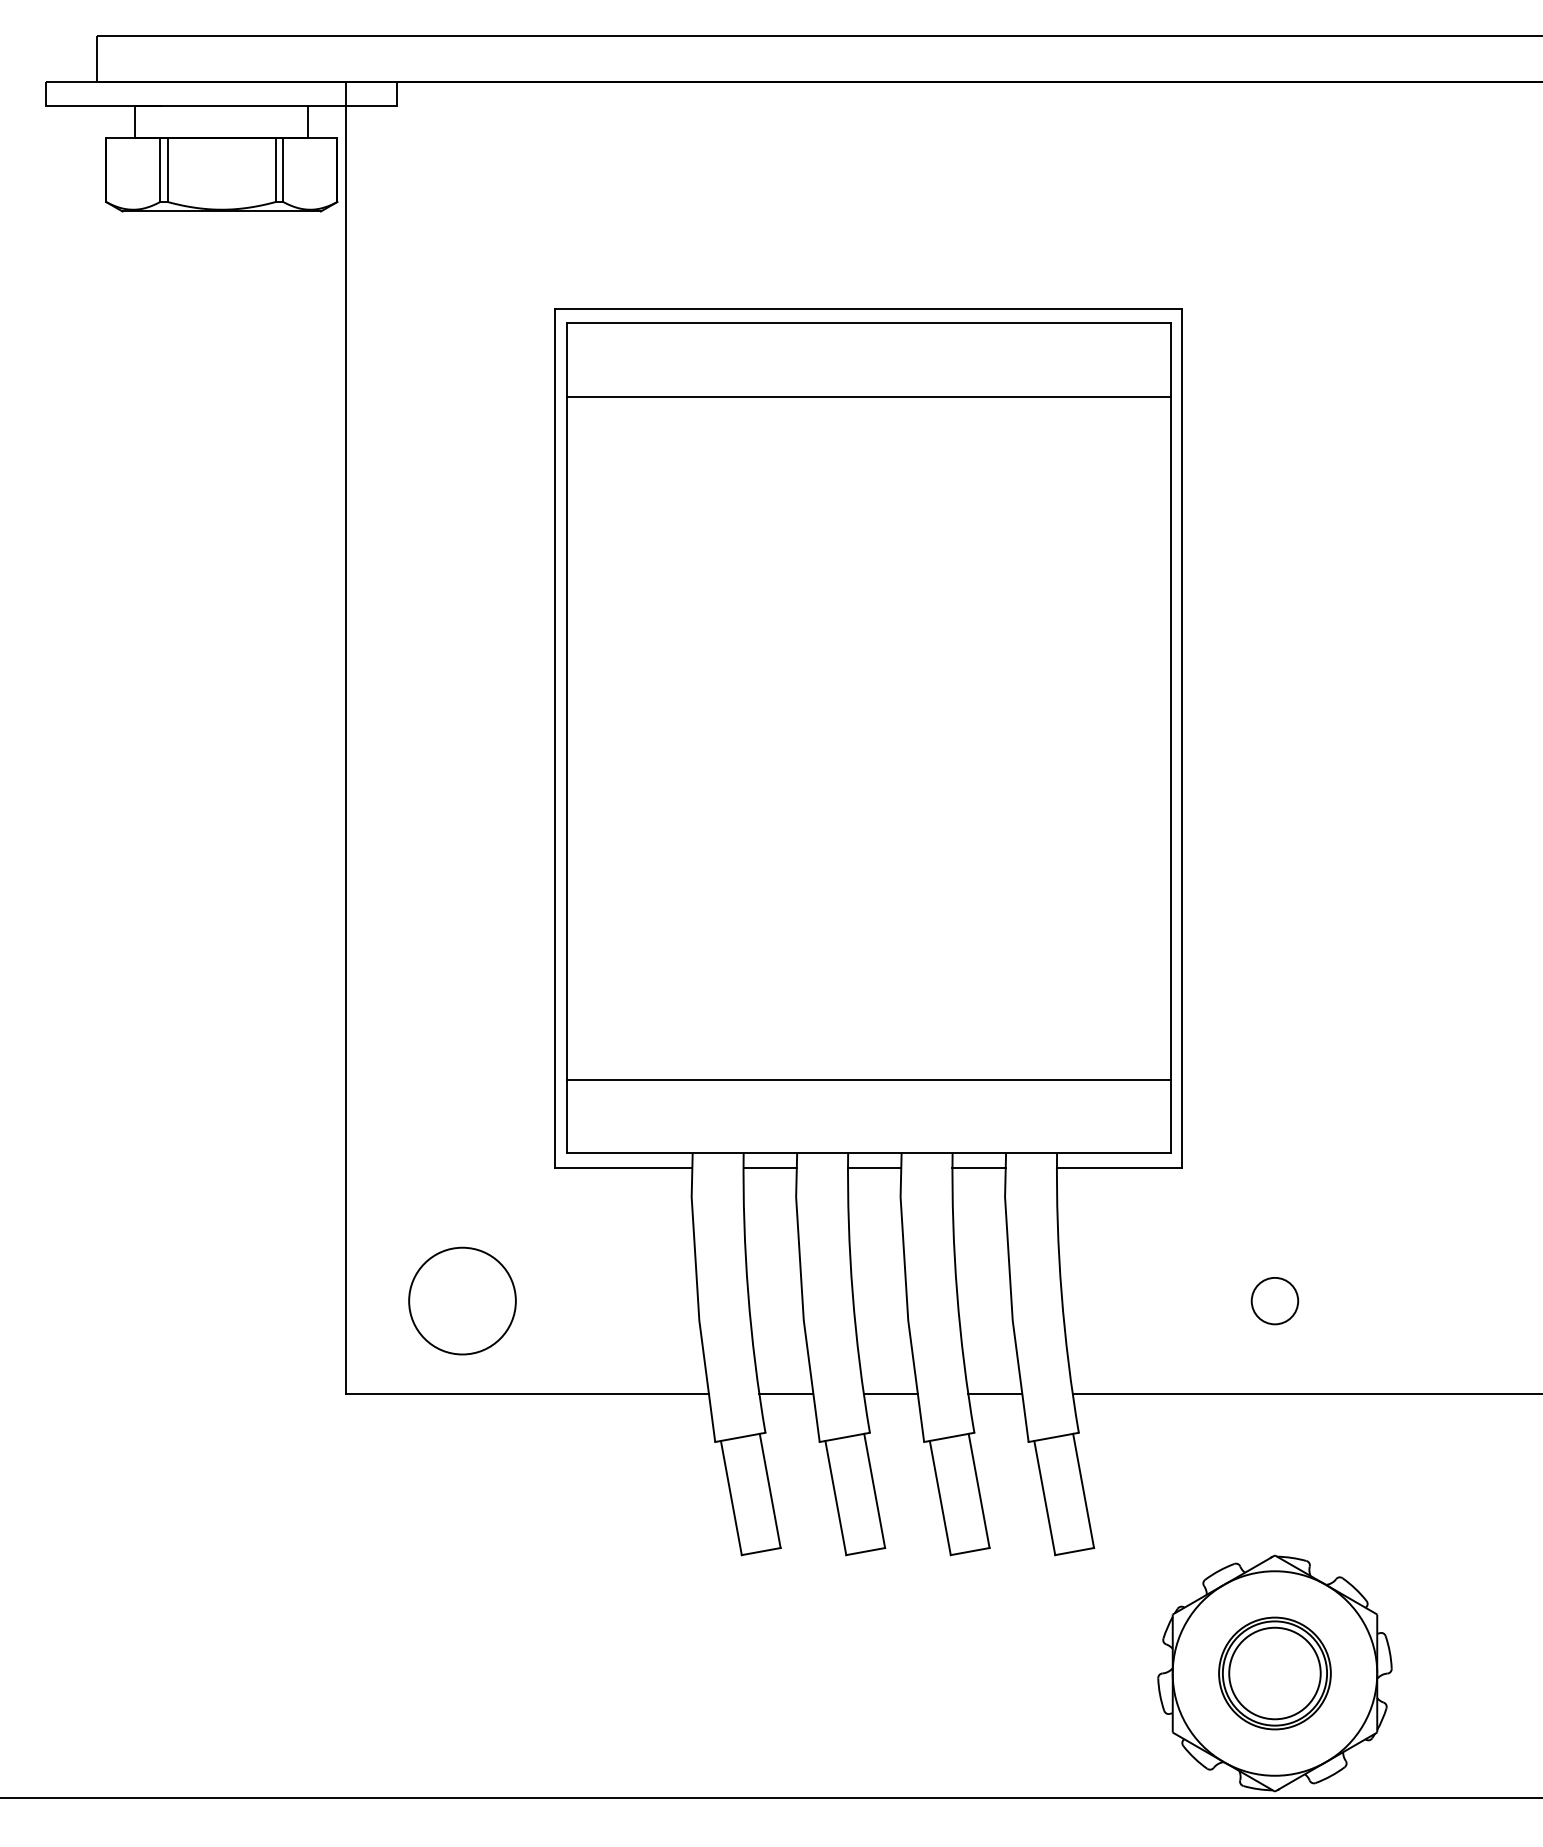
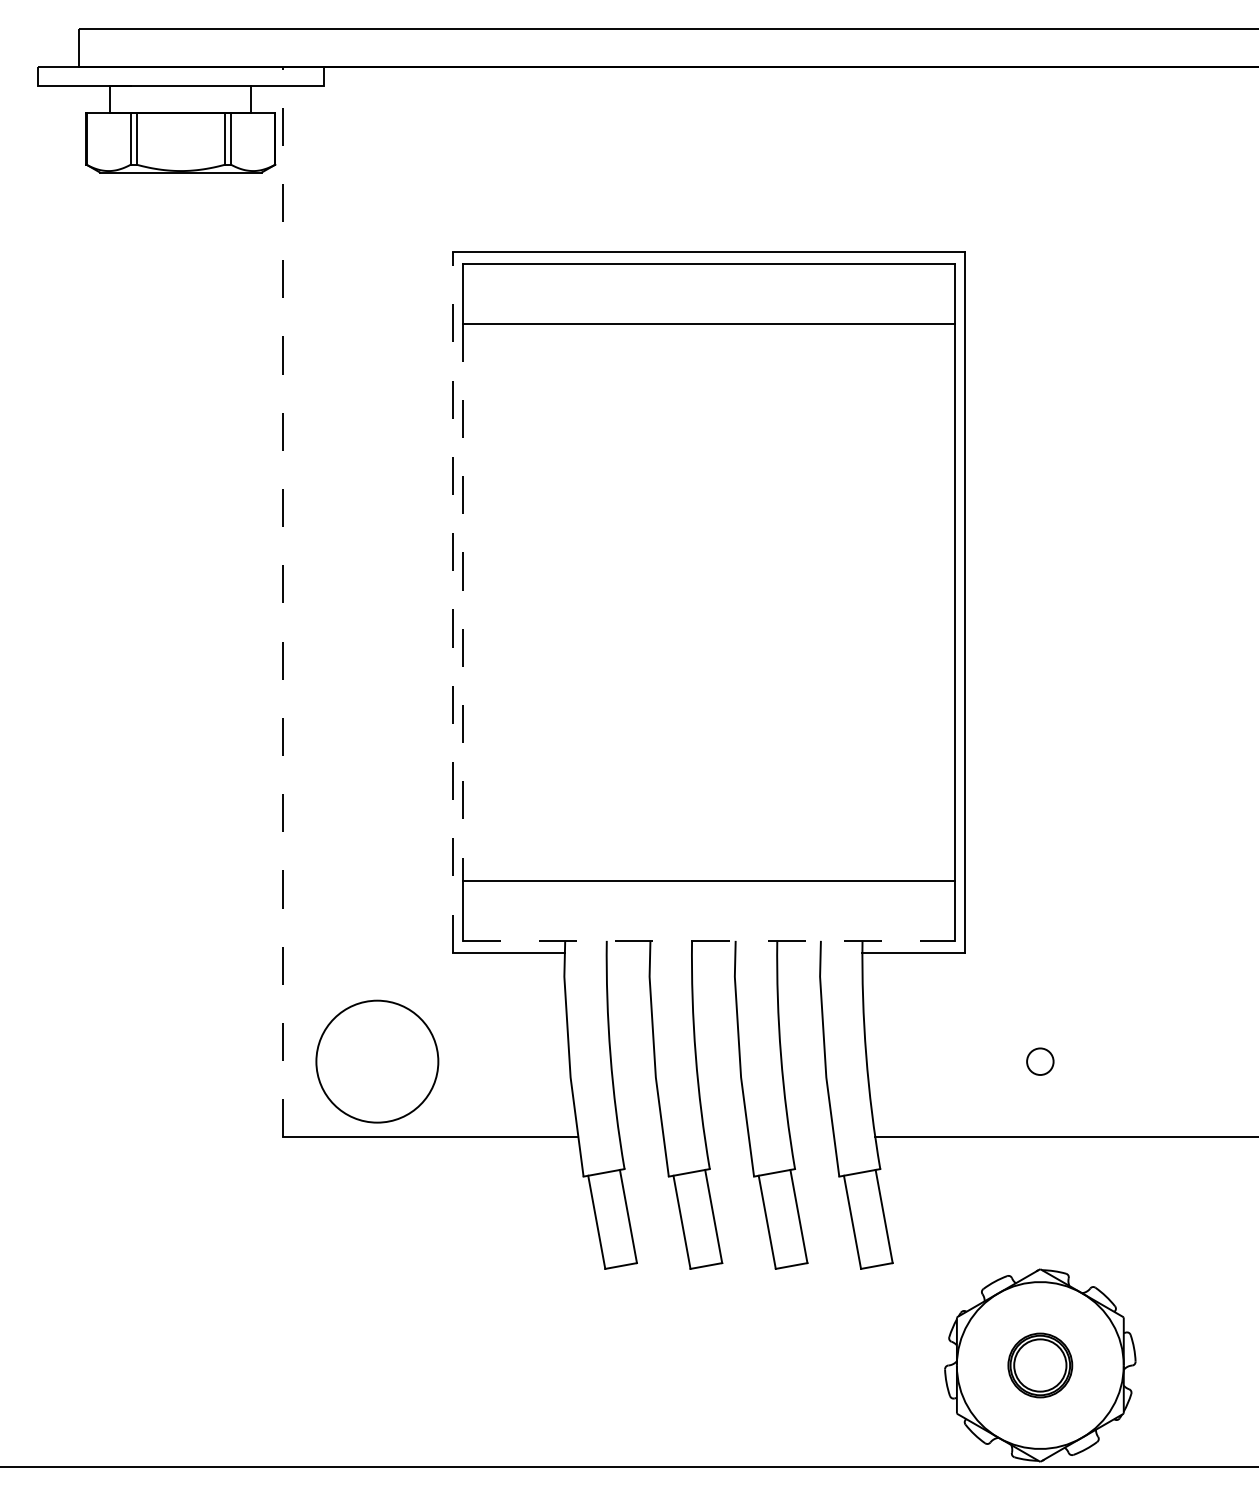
line: (555, 737) -> (453, 601), solid -> dashed
line: (346, 738) -> (282, 602), solid -> dashed
line: (566, 738) -> (462, 602), solid -> dashed
line: (868, 1153) -> (708, 941), solid -> dashed
line: (769, 1167) -> (627, 952), removed
line: (874, 1167) -> (713, 952), removed
line: (978, 1167) -> (798, 952), removed
circle: (462, 1300) -> (377, 1061), size x1.4
circle: (1274, 1301) -> (1039, 1061), size x0.7
line: (786, 1393) -> (641, 1137), removed
line: (890, 1393) -> (726, 1137), removed
line: (995, 1393) -> (812, 1137), removed
part: (1274, 1673) -> (1039, 1365), size x0.7

